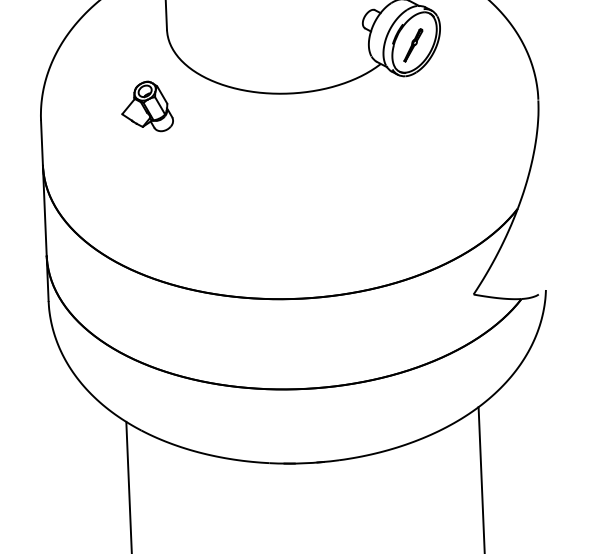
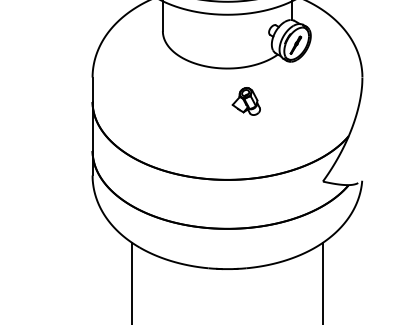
part: (145, 106) -> (245, 101), moved

